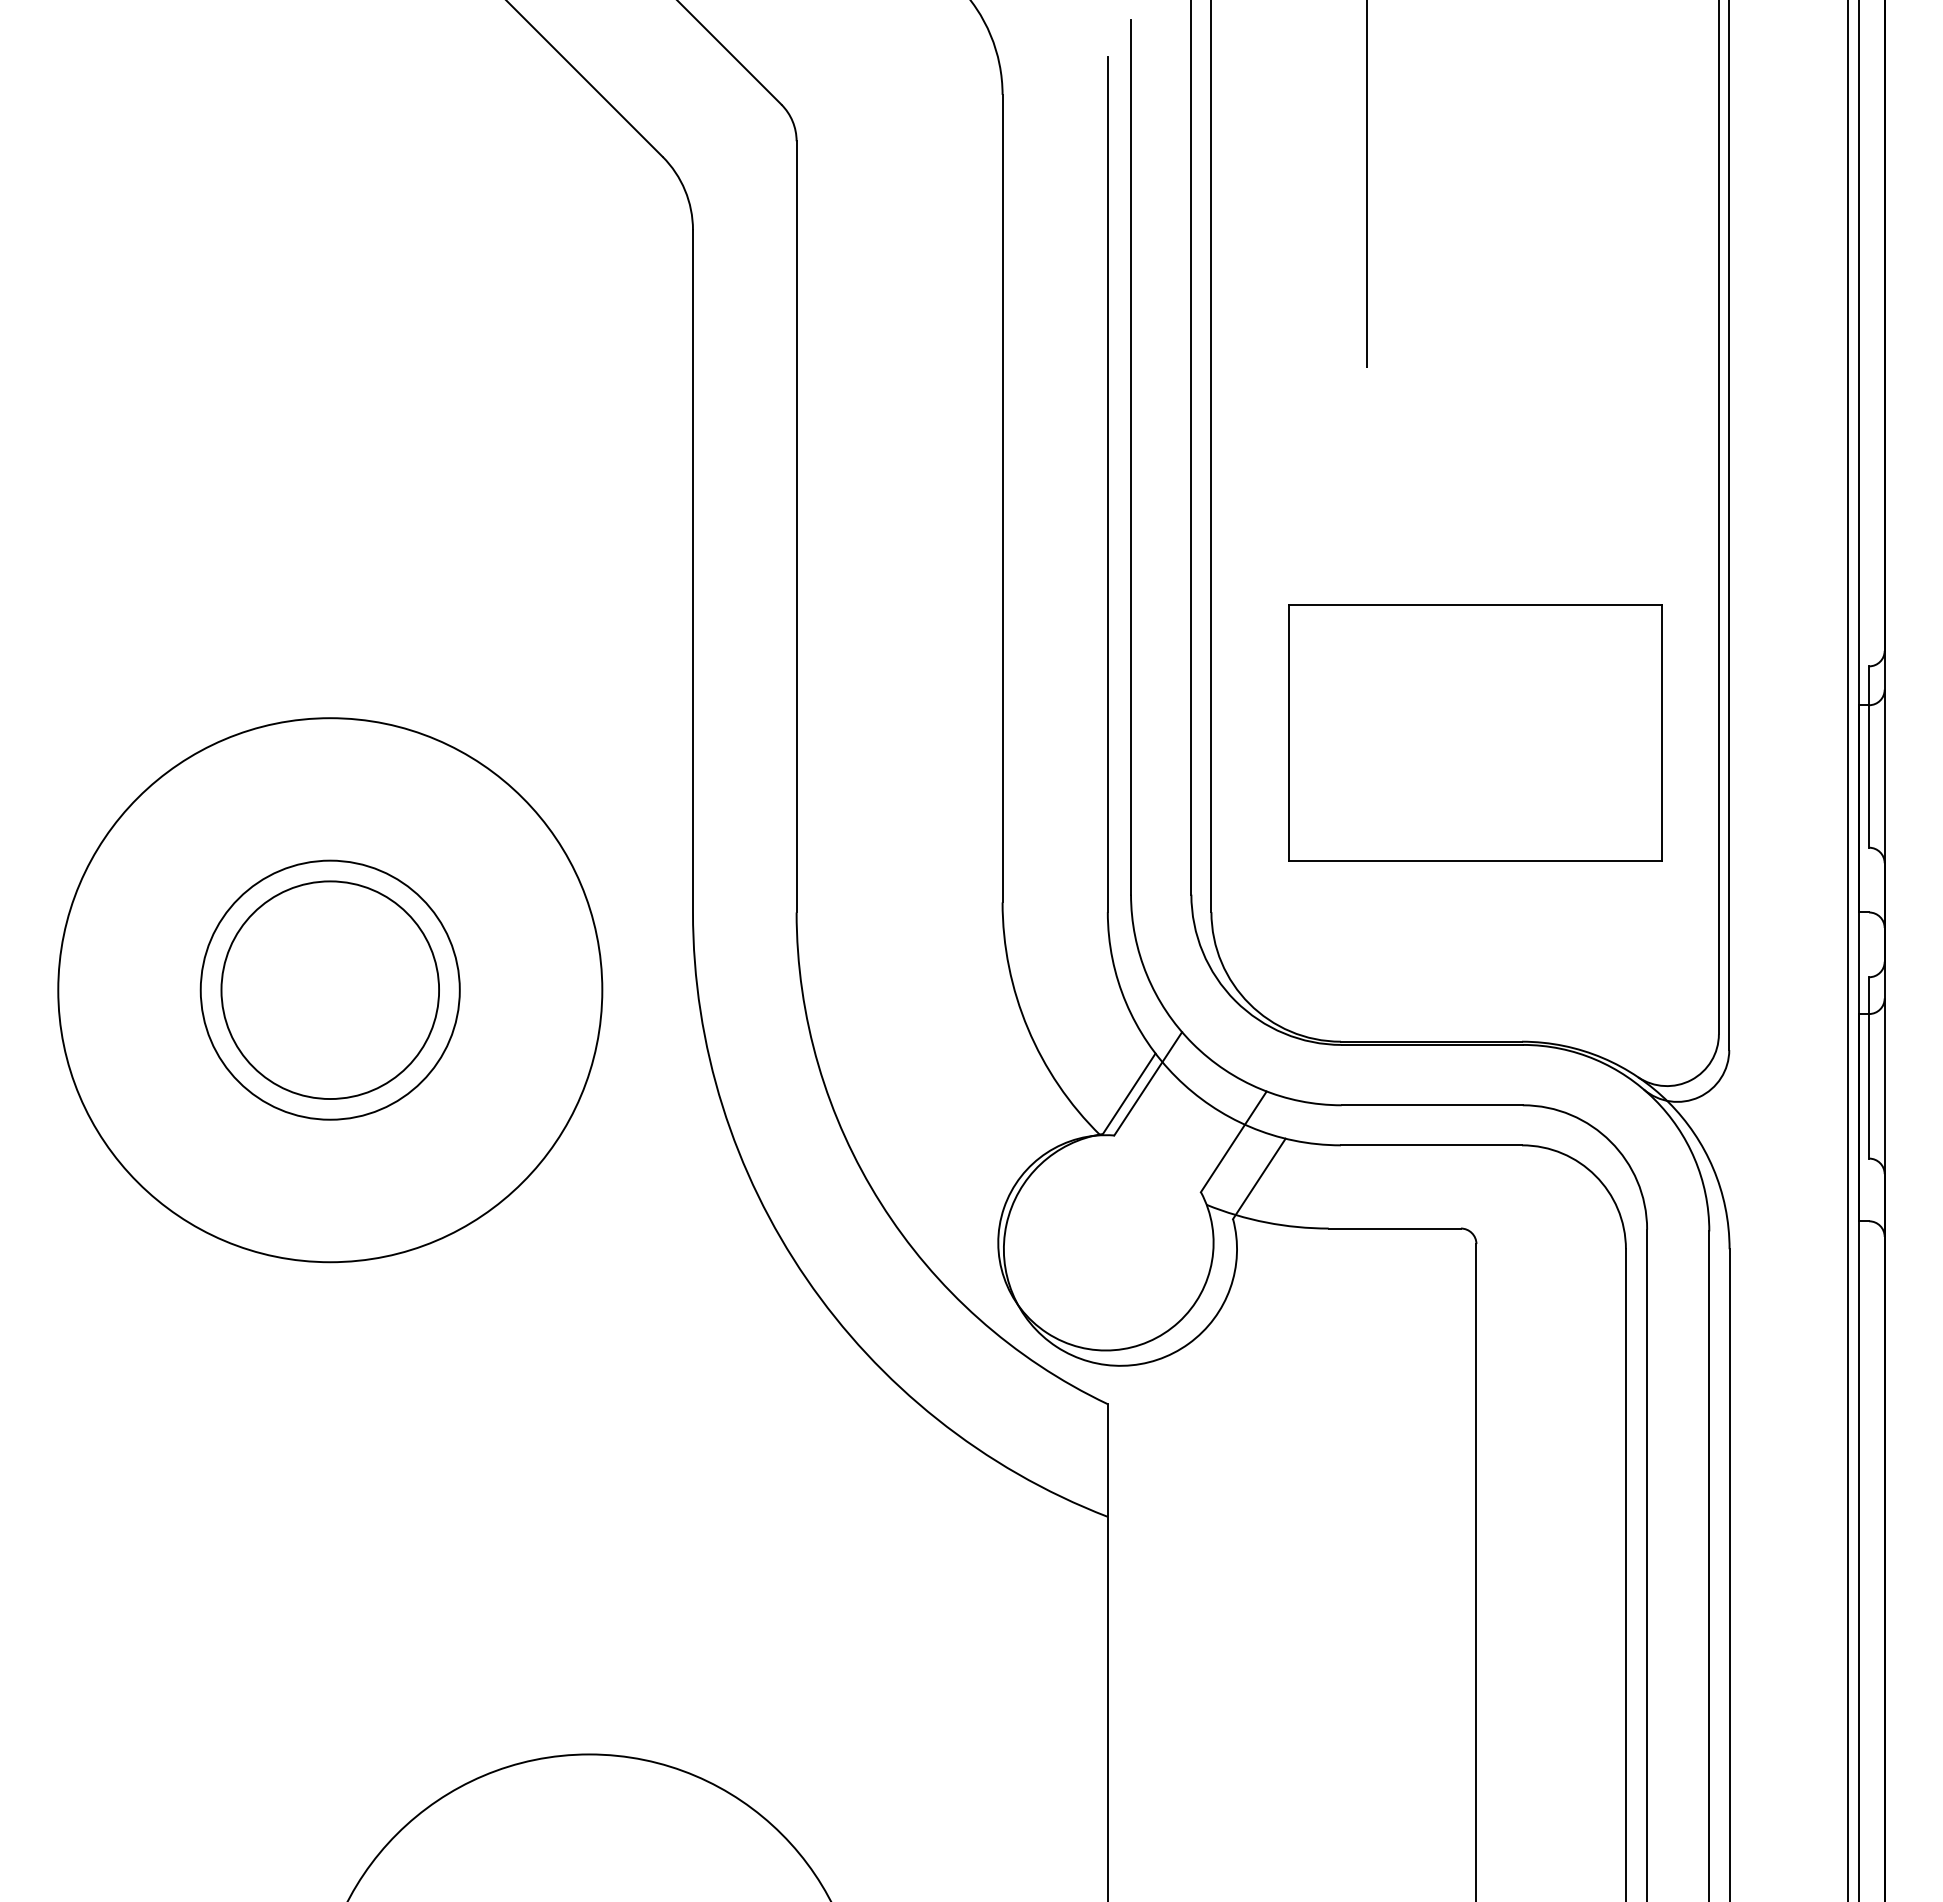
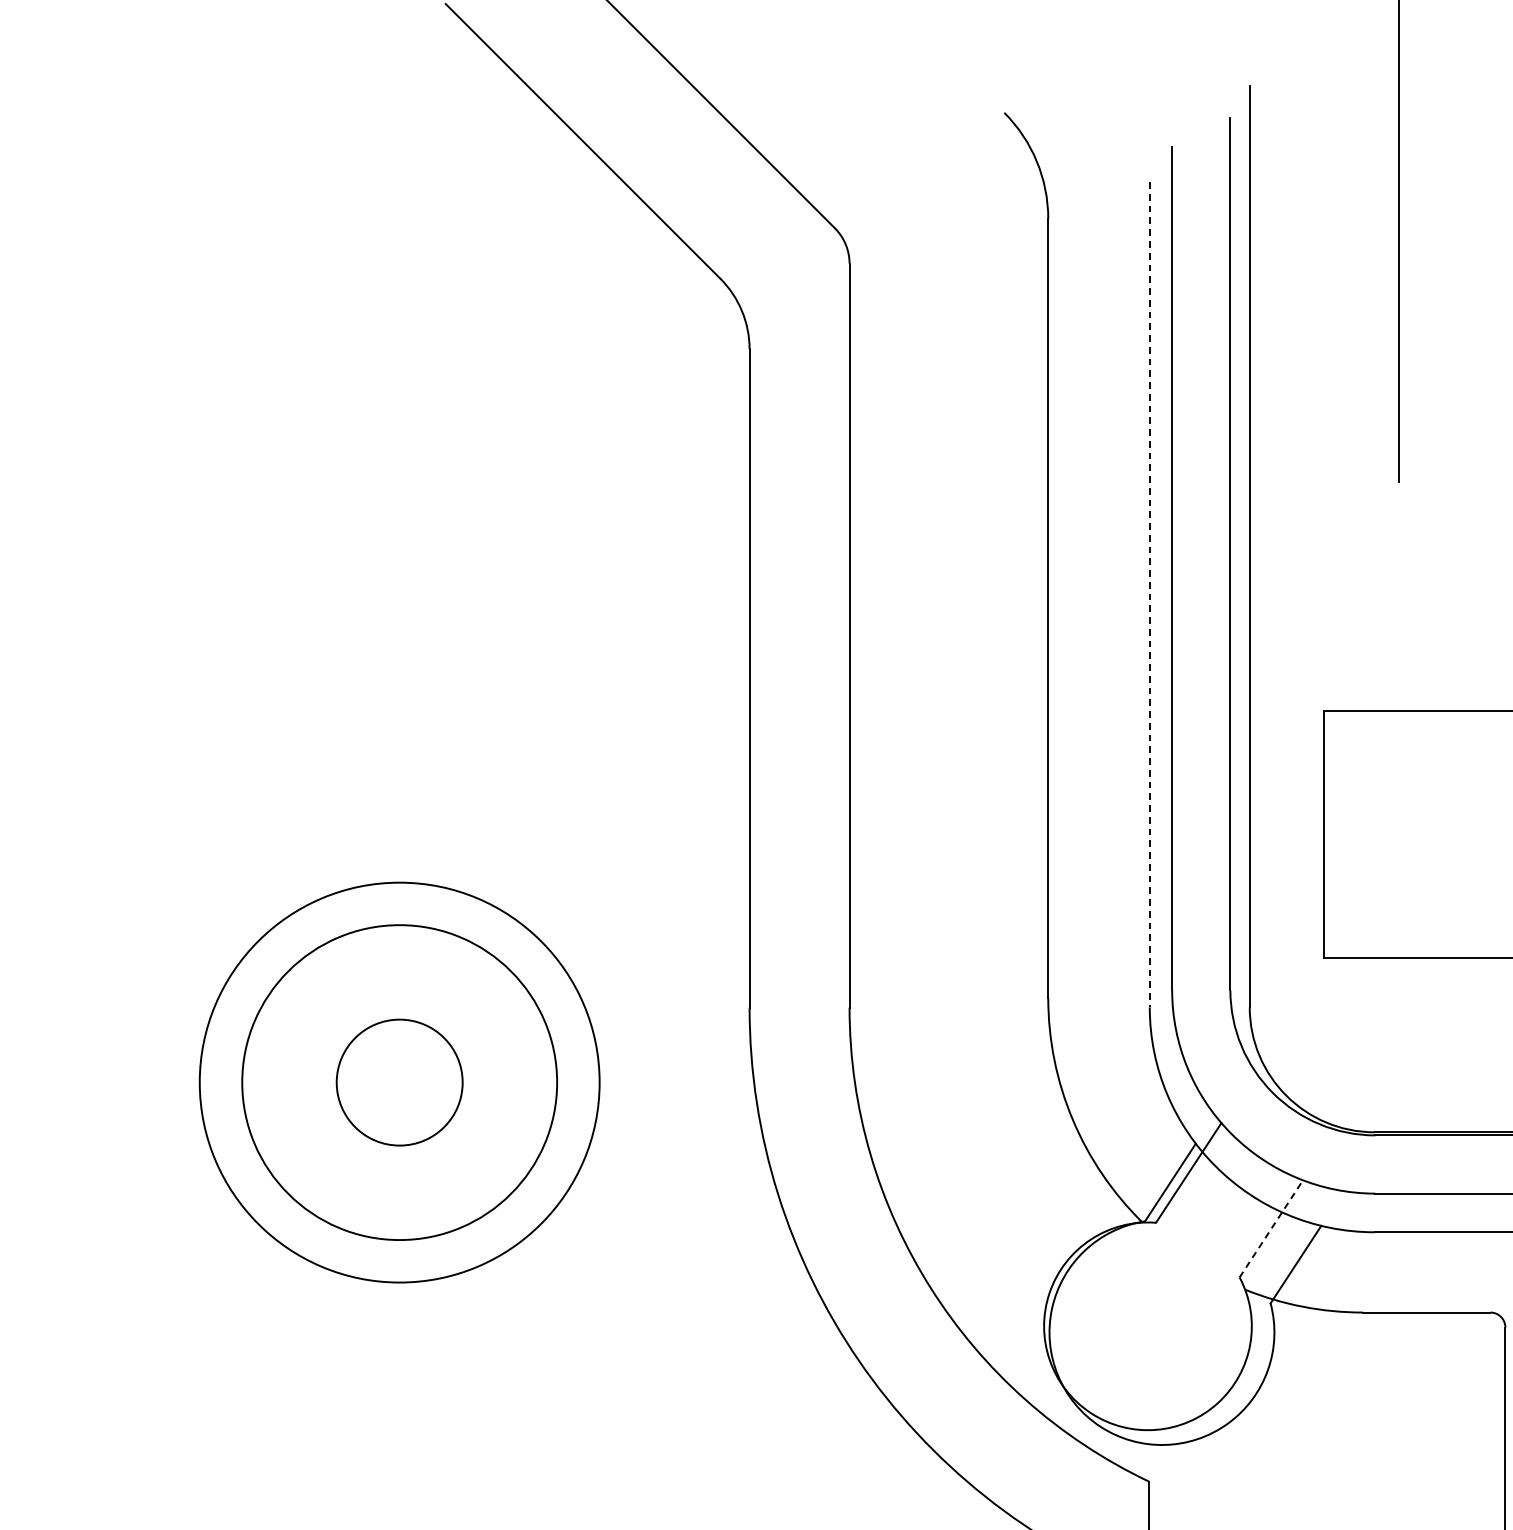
line: (1107, 484) -> (1149, 594), solid -> dashed
circle: (329, 989) -> (398, 1081), size x1.6
circle: (330, 990) -> (399, 1082), size x0.6
circle: (330, 990) -> (399, 1082), size x0.6
line: (1234, 1141) -> (1271, 1228), solid -> dashed

